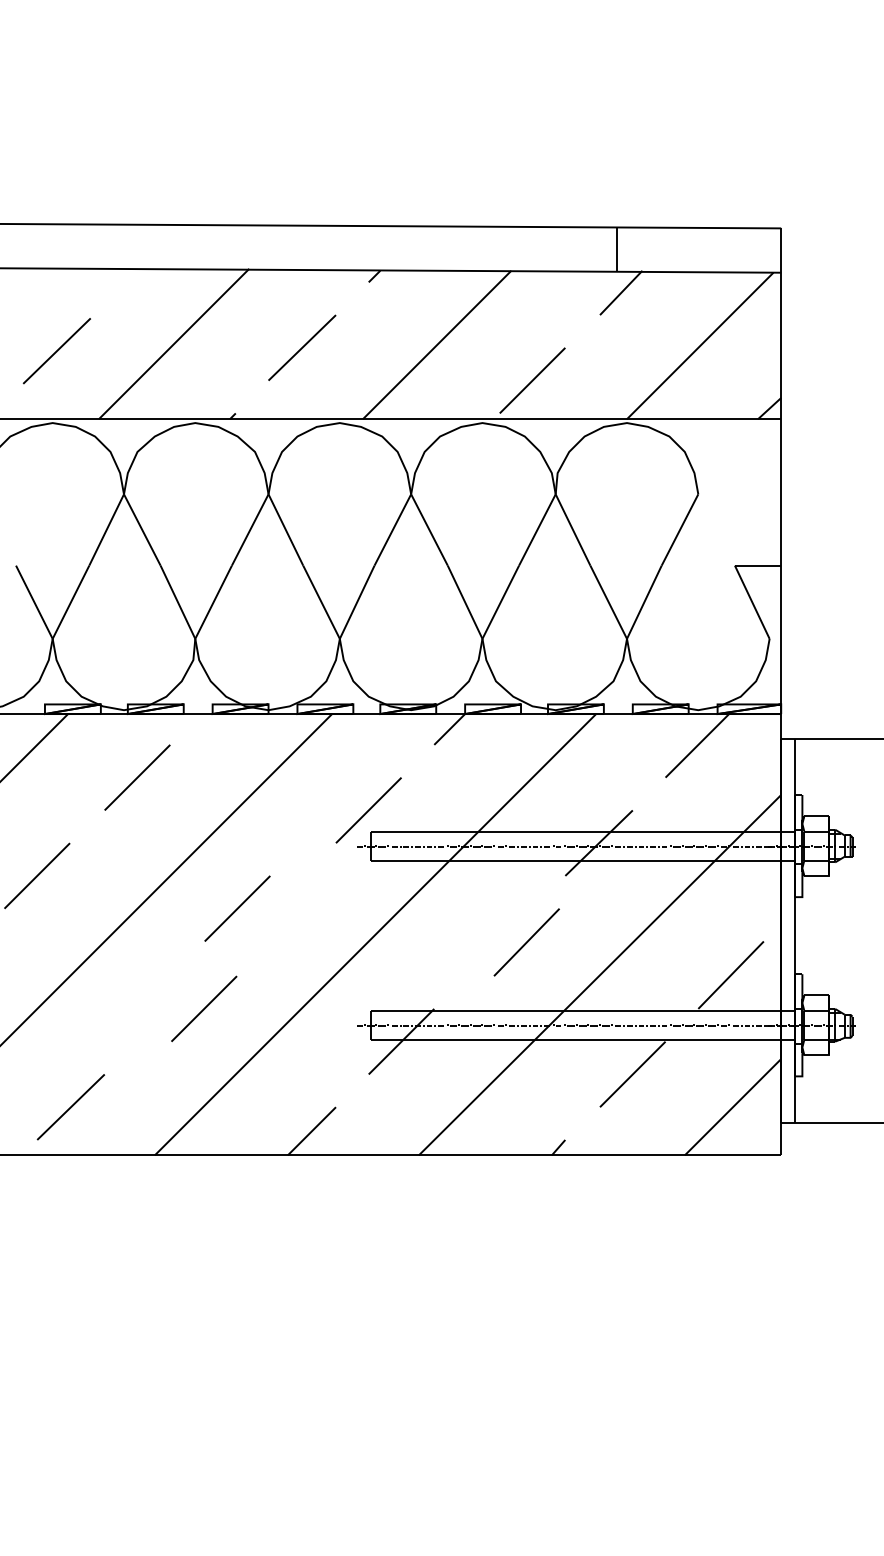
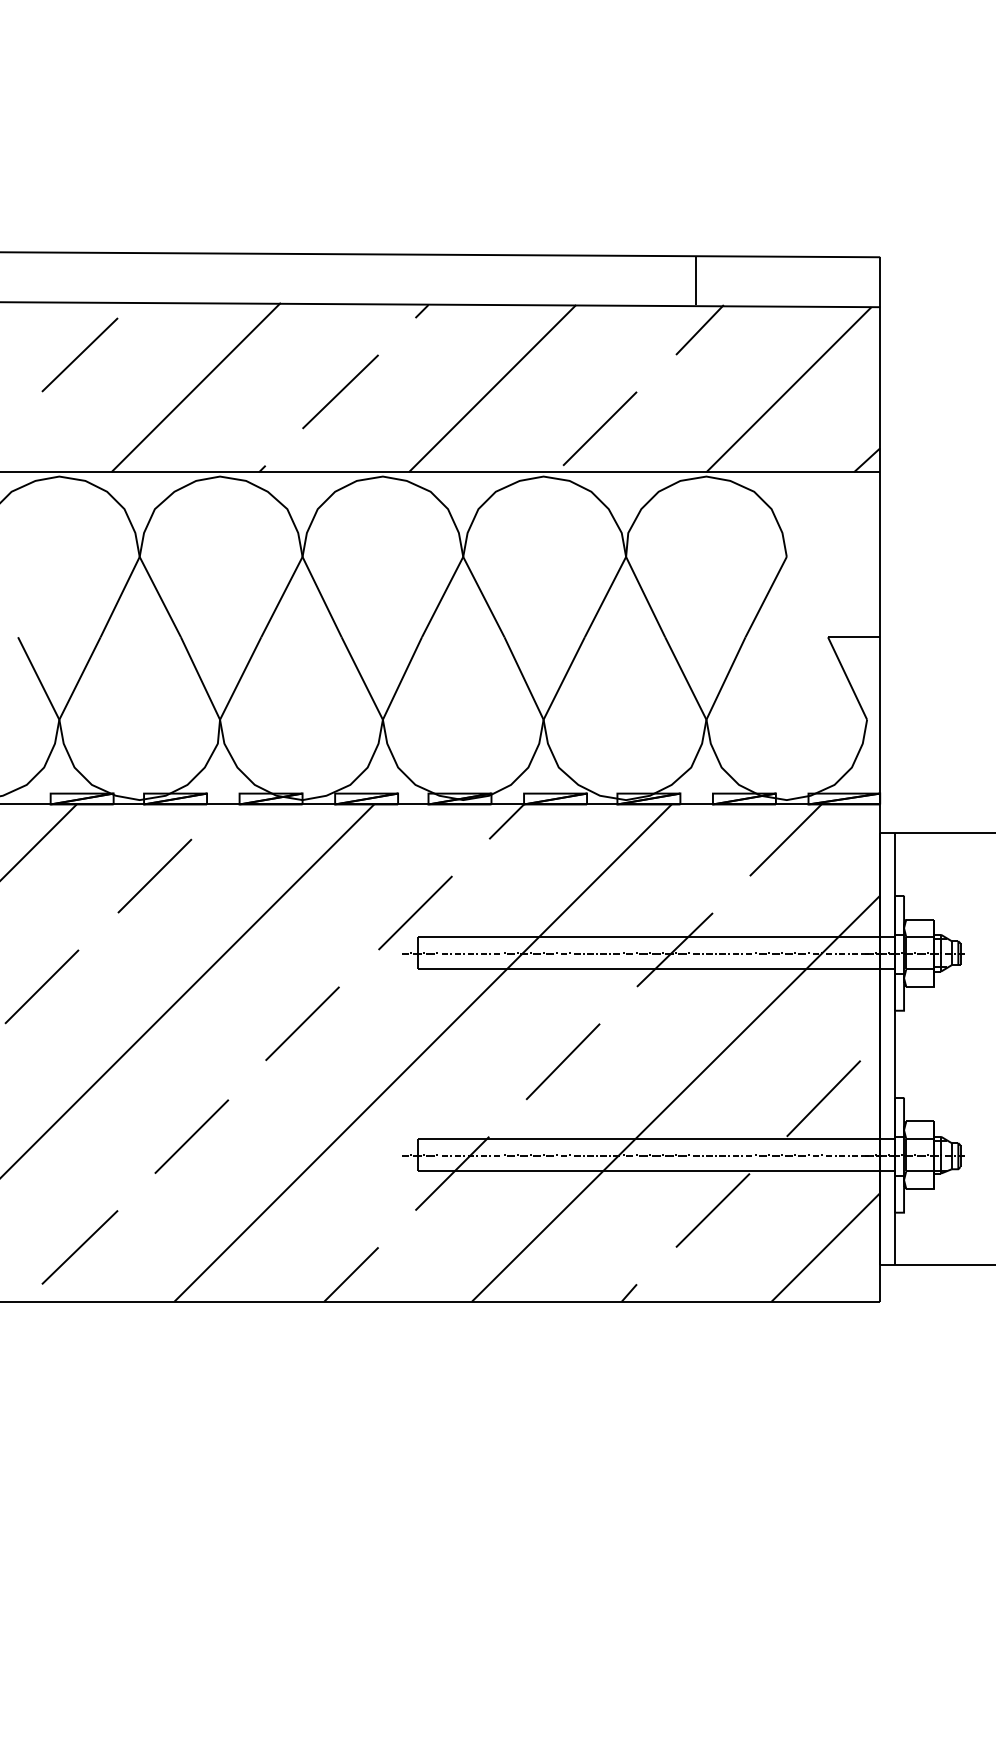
line: (56, 351) -> (79, 355), moved
line: (237, 908) -> (302, 1023), moved
line: (526, 942) -> (562, 1061), moved
line: (204, 1008) -> (192, 1136), moved

